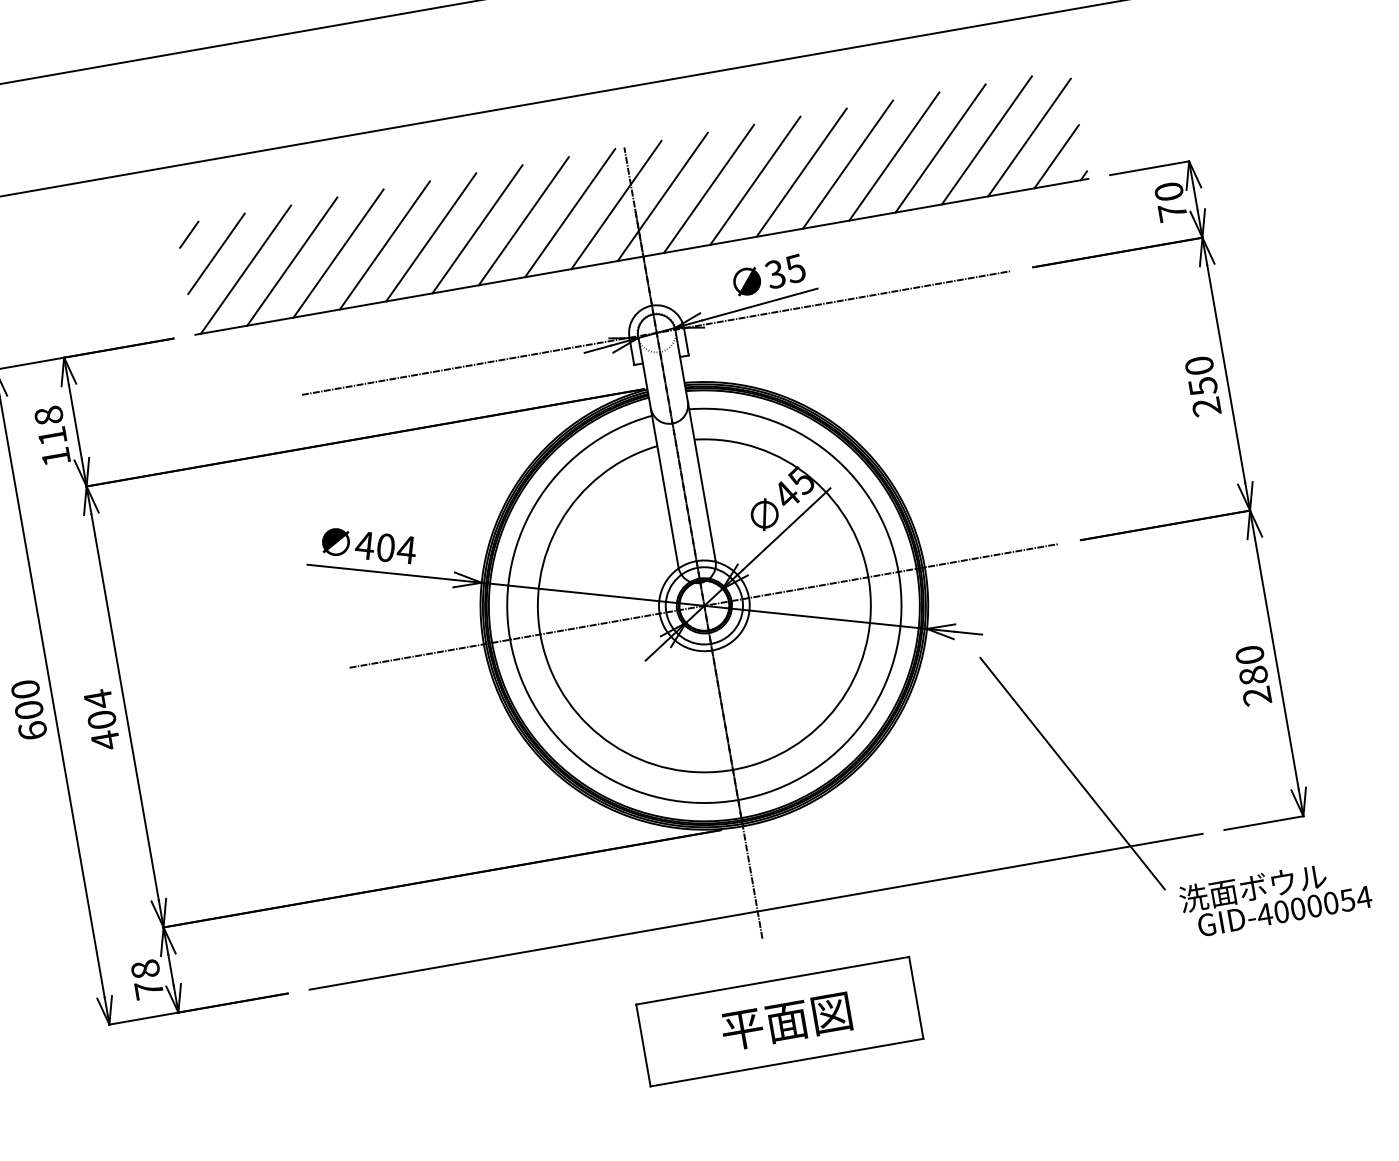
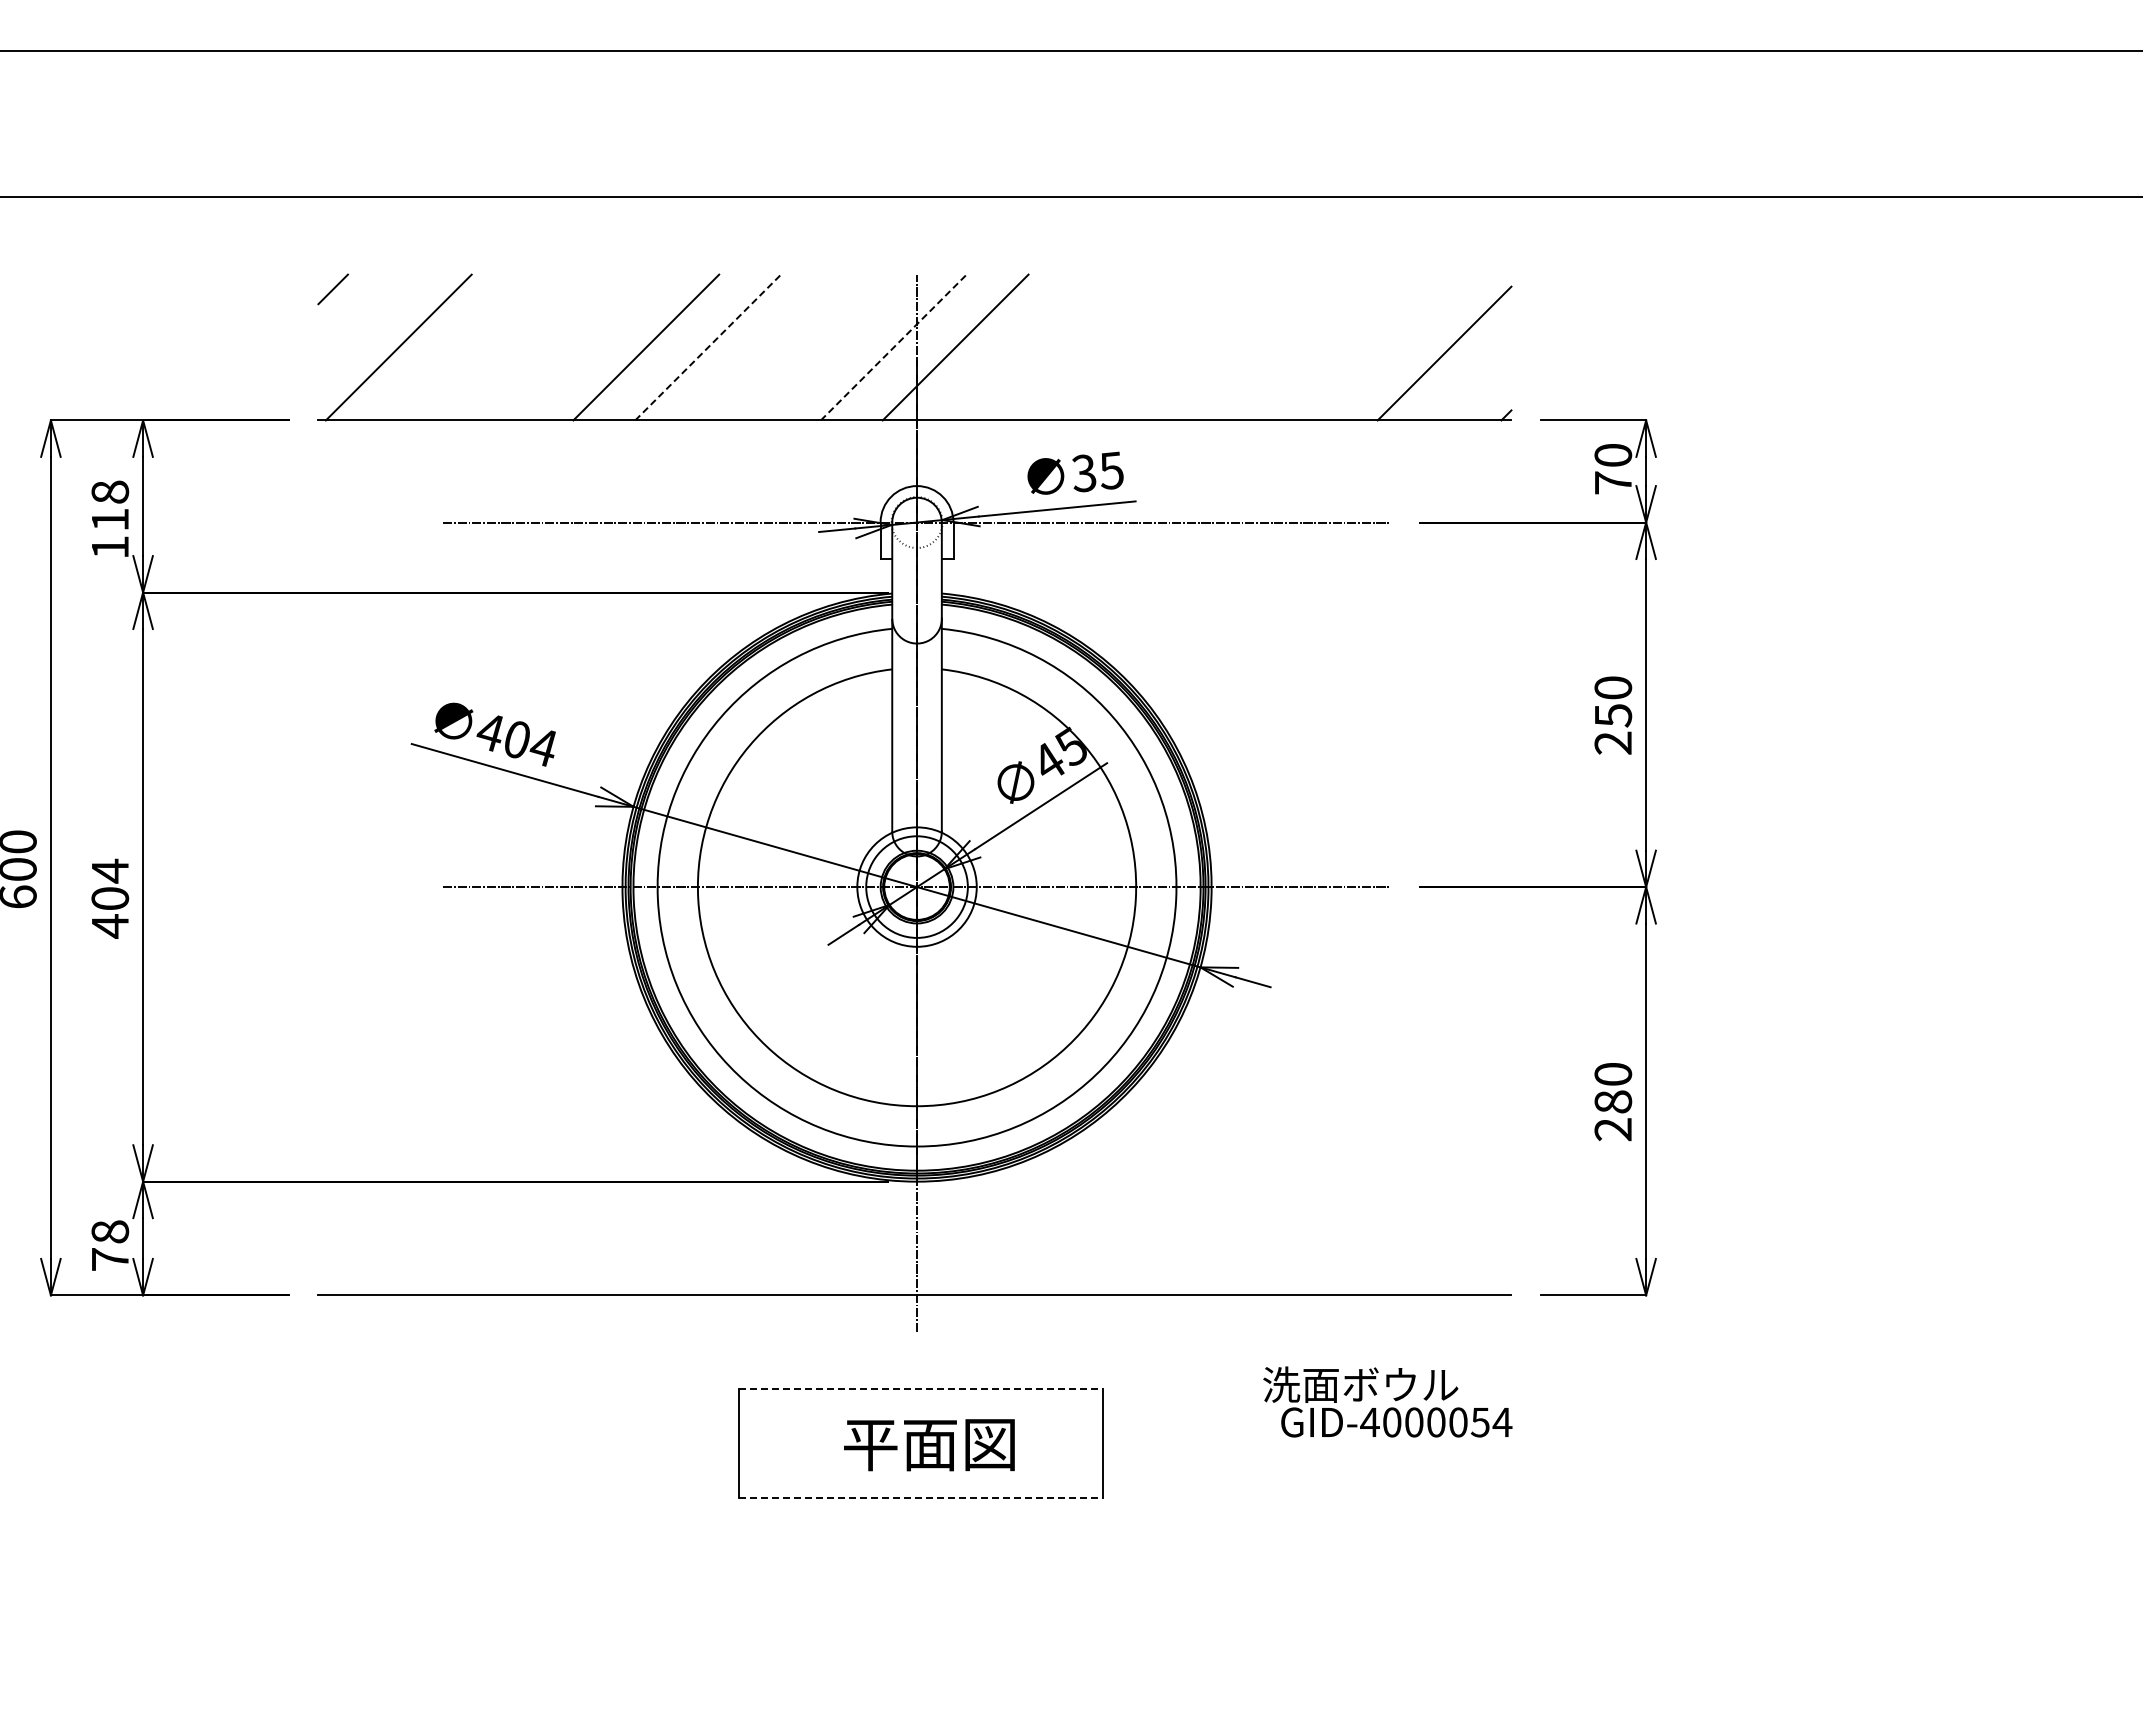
line: (986, 140) -> (1388, 347), removed
line: (940, 148) -> (1326, 347), removed
line: (893, 156) -> (1264, 347), removed
line: (1056, 156) -> (1475, 384), removed
line: (848, 164) -> (1203, 347), removed
line: (801, 172) -> (1141, 347), removed
line: (755, 180) -> (1079, 347), removed
line: (709, 188) -> (1017, 347), removed
line: (617, 204) -> (894, 347), solid -> dashed
line: (569, 213) -> (831, 347), removed
line: (523, 221) -> (769, 347), removed
line: (477, 229) -> (708, 347), solid -> dashed
line: (384, 245) -> (584, 347), removed
line: (338, 253) -> (522, 347), removed
line: (216, 254) -> (363, 320), removed
line: (292, 261) -> (460, 347), removed
line: (1072, 774) -> (1356, 1188), removed
text: (1275, 896) -> (1387, 1401), moved
line: (773, 980) -> (921, 1388), solid -> dashed
line: (787, 1062) -> (921, 1498), solid -> dashed

